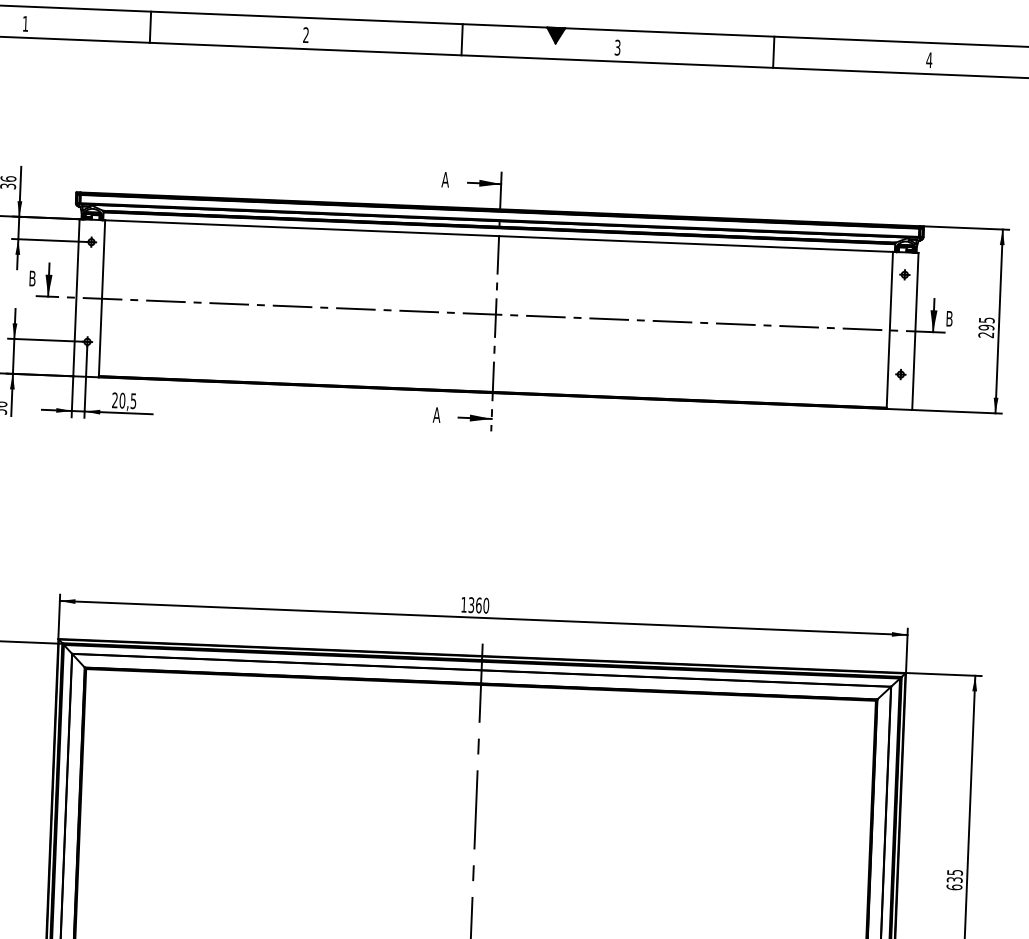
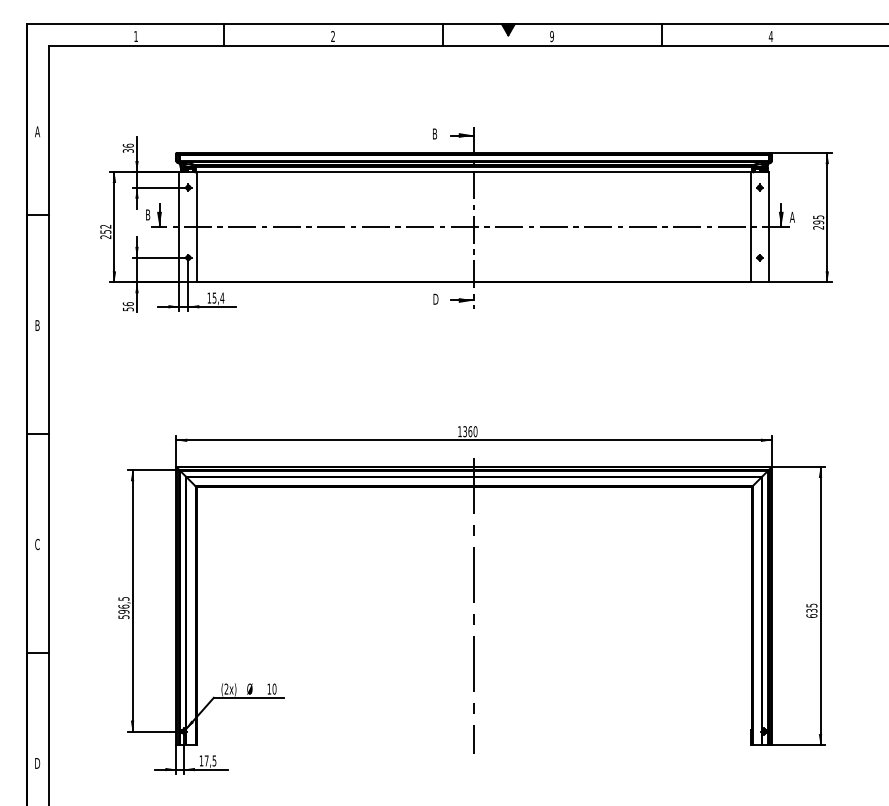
text: (616, 47) -> (551, 36), 3 -> 9
text: (444, 179) -> (434, 133), A -> B
text: (948, 317) -> (791, 216), B -> A
text: (123, 399) -> (215, 297), 20,5 -> 15,4
text: (436, 413) -> (435, 298), A -> D

